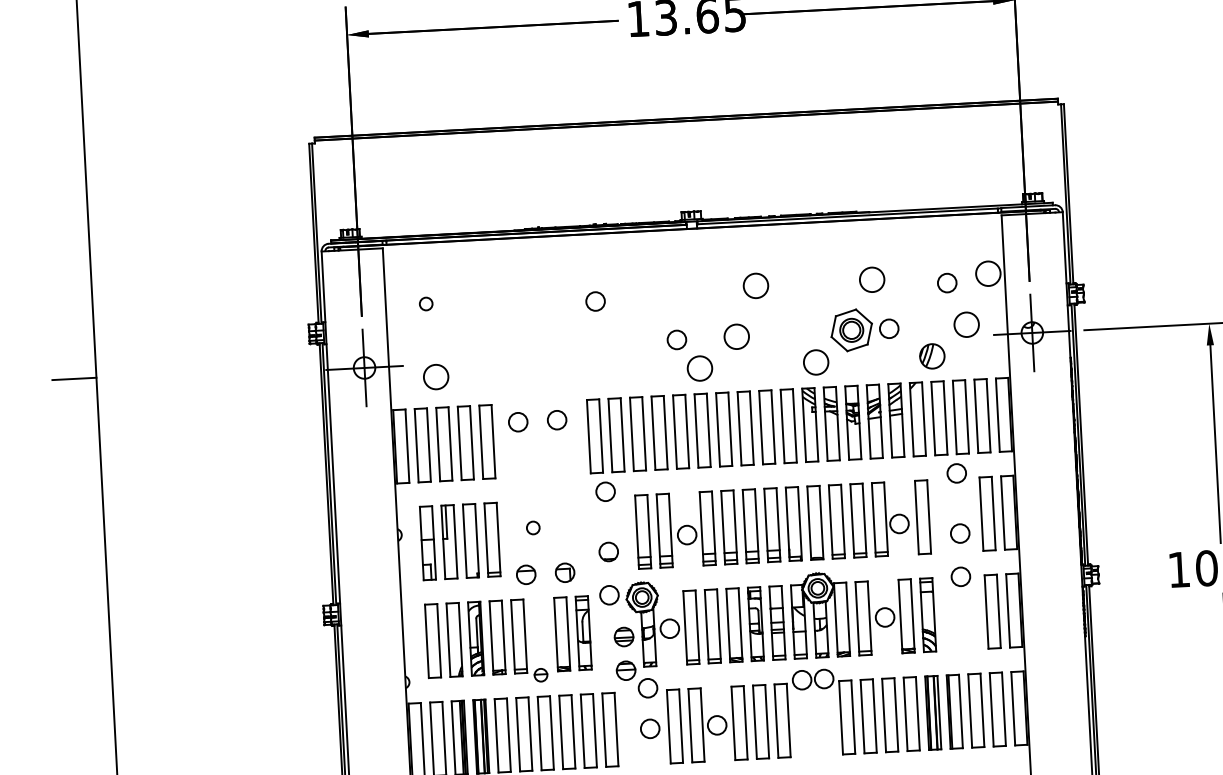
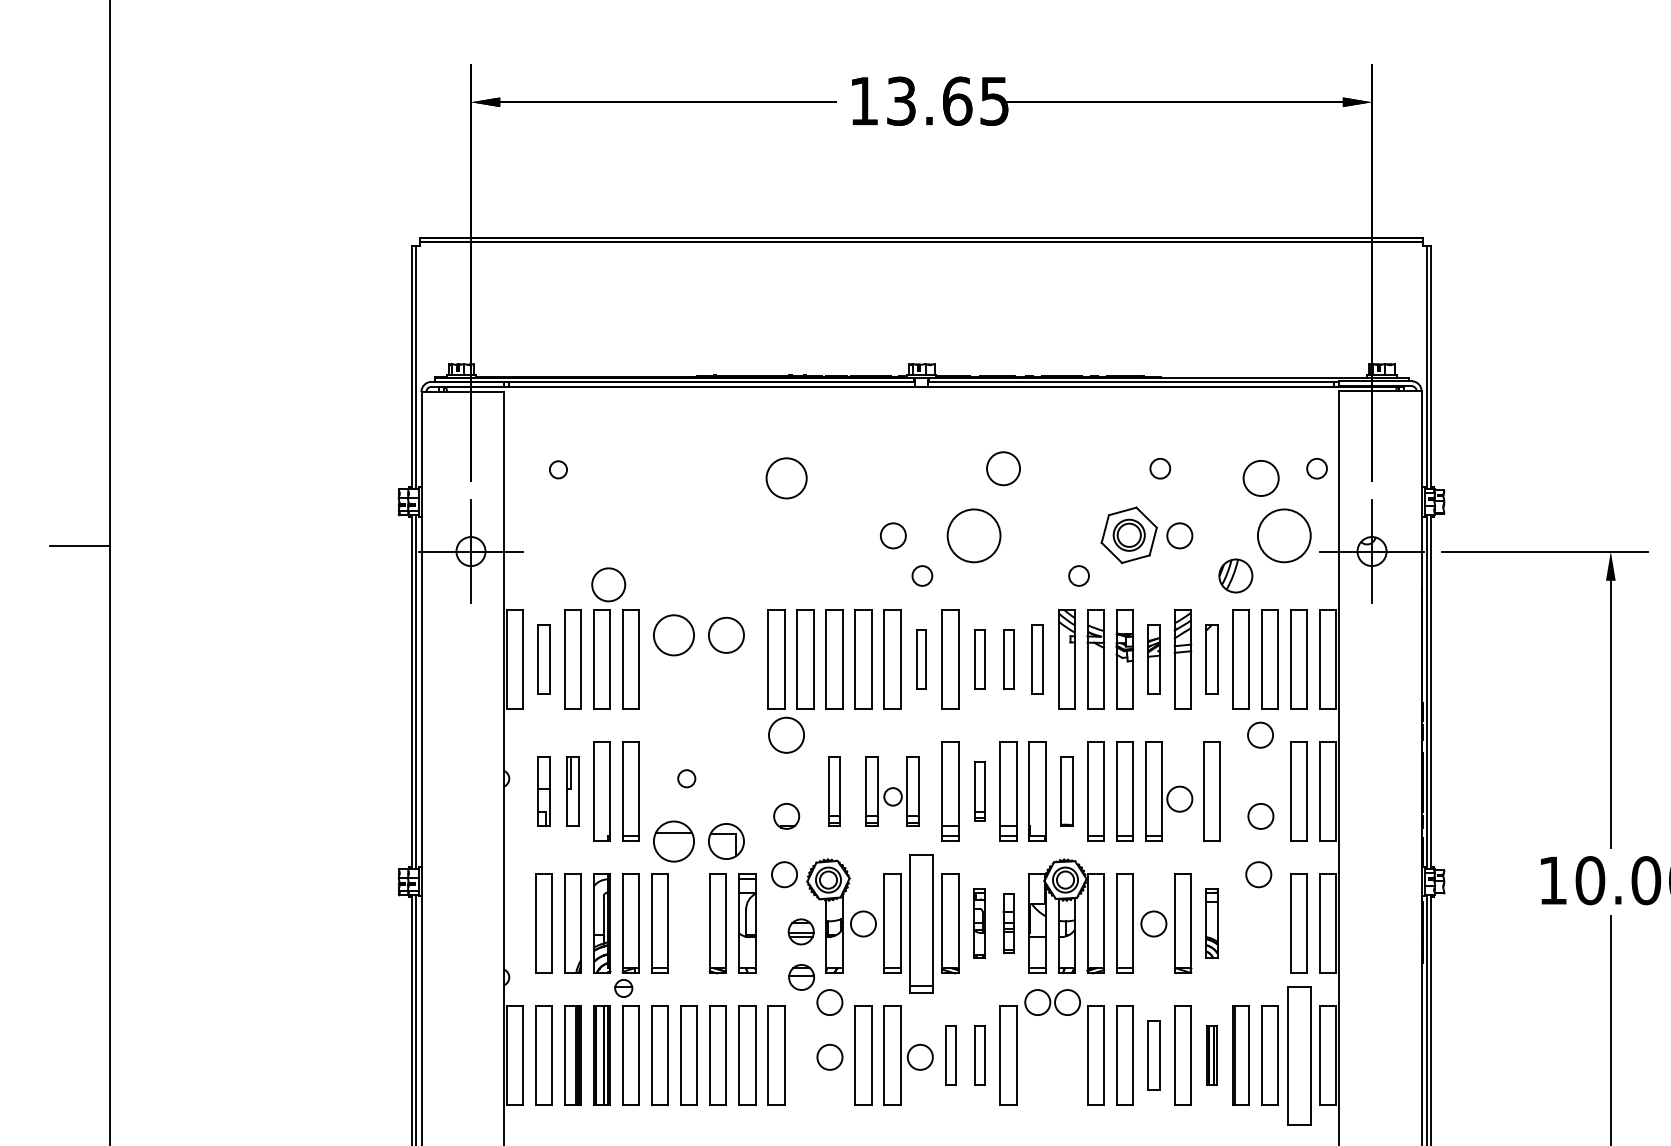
circle: (987, 273) -> (1316, 468), size x0.6
circle: (871, 279) -> (1159, 468), size x0.6
circle: (946, 283) -> (1260, 478), size x1.4
circle: (595, 301) -> (786, 478), size x1.6
circle: (966, 324) -> (1283, 535), size x1.6
circle: (736, 336) -> (973, 535), size x1.6
circle: (815, 362) -> (1078, 575), size x0.6
circle: (700, 368) -> (922, 575), size x0.6
circle: (435, 376) -> (608, 584), moved
part: (917, 419) -> (1211, 659), size x0.7
circle: (557, 420) -> (726, 635), size x1.4
part: (874, 421) -> (1153, 659), size x0.7
circle: (517, 422) -> (673, 635), size x1.6
part: (788, 425) -> (1037, 659), size x0.7
part: (767, 427) -> (1008, 659), size x0.6
part: (745, 428) -> (979, 659), size x0.6
part: (702, 430) -> (921, 659), size x0.6
part: (422, 445) -> (543, 659), size x0.7
circle: (605, 491) -> (786, 734), size x1.4
part: (815, 522) -> (1066, 791), size x0.7
part: (750, 526) -> (979, 791), size x0.6
part: (686, 529) -> (892, 791), size x0.7
part: (643, 531) -> (834, 791), size x0.7
part: (449, 541) -> (572, 791), size x0.7
part: (427, 542) -> (543, 791), size x0.7
part: (565, 572) -> (726, 840), size x1.4
part: (525, 574) -> (673, 840), size x1.6
part: (927, 614) -> (1211, 923), size x0.7
part: (777, 622) -> (1008, 923), size x0.6
part: (755, 623) -> (979, 923), size x0.7
part: (712, 626) -> (921, 923), size x1.4
part: (540, 675) -> (623, 988), moved
part: (997, 709) -> (1298, 1055), size x1.4
part: (932, 712) -> (1211, 1055), size x0.6
part: (889, 714) -> (1153, 1055), size x0.7
part: (760, 721) -> (979, 1055), size x0.6
part: (739, 722) -> (950, 1055), size x0.6

